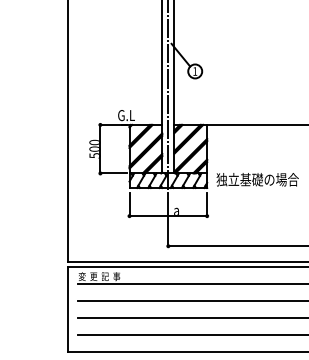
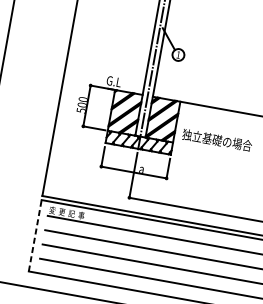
text: (257, 179) -> (217, 140), moved
line: (67, 308) -> (35, 234), solid -> dashed

